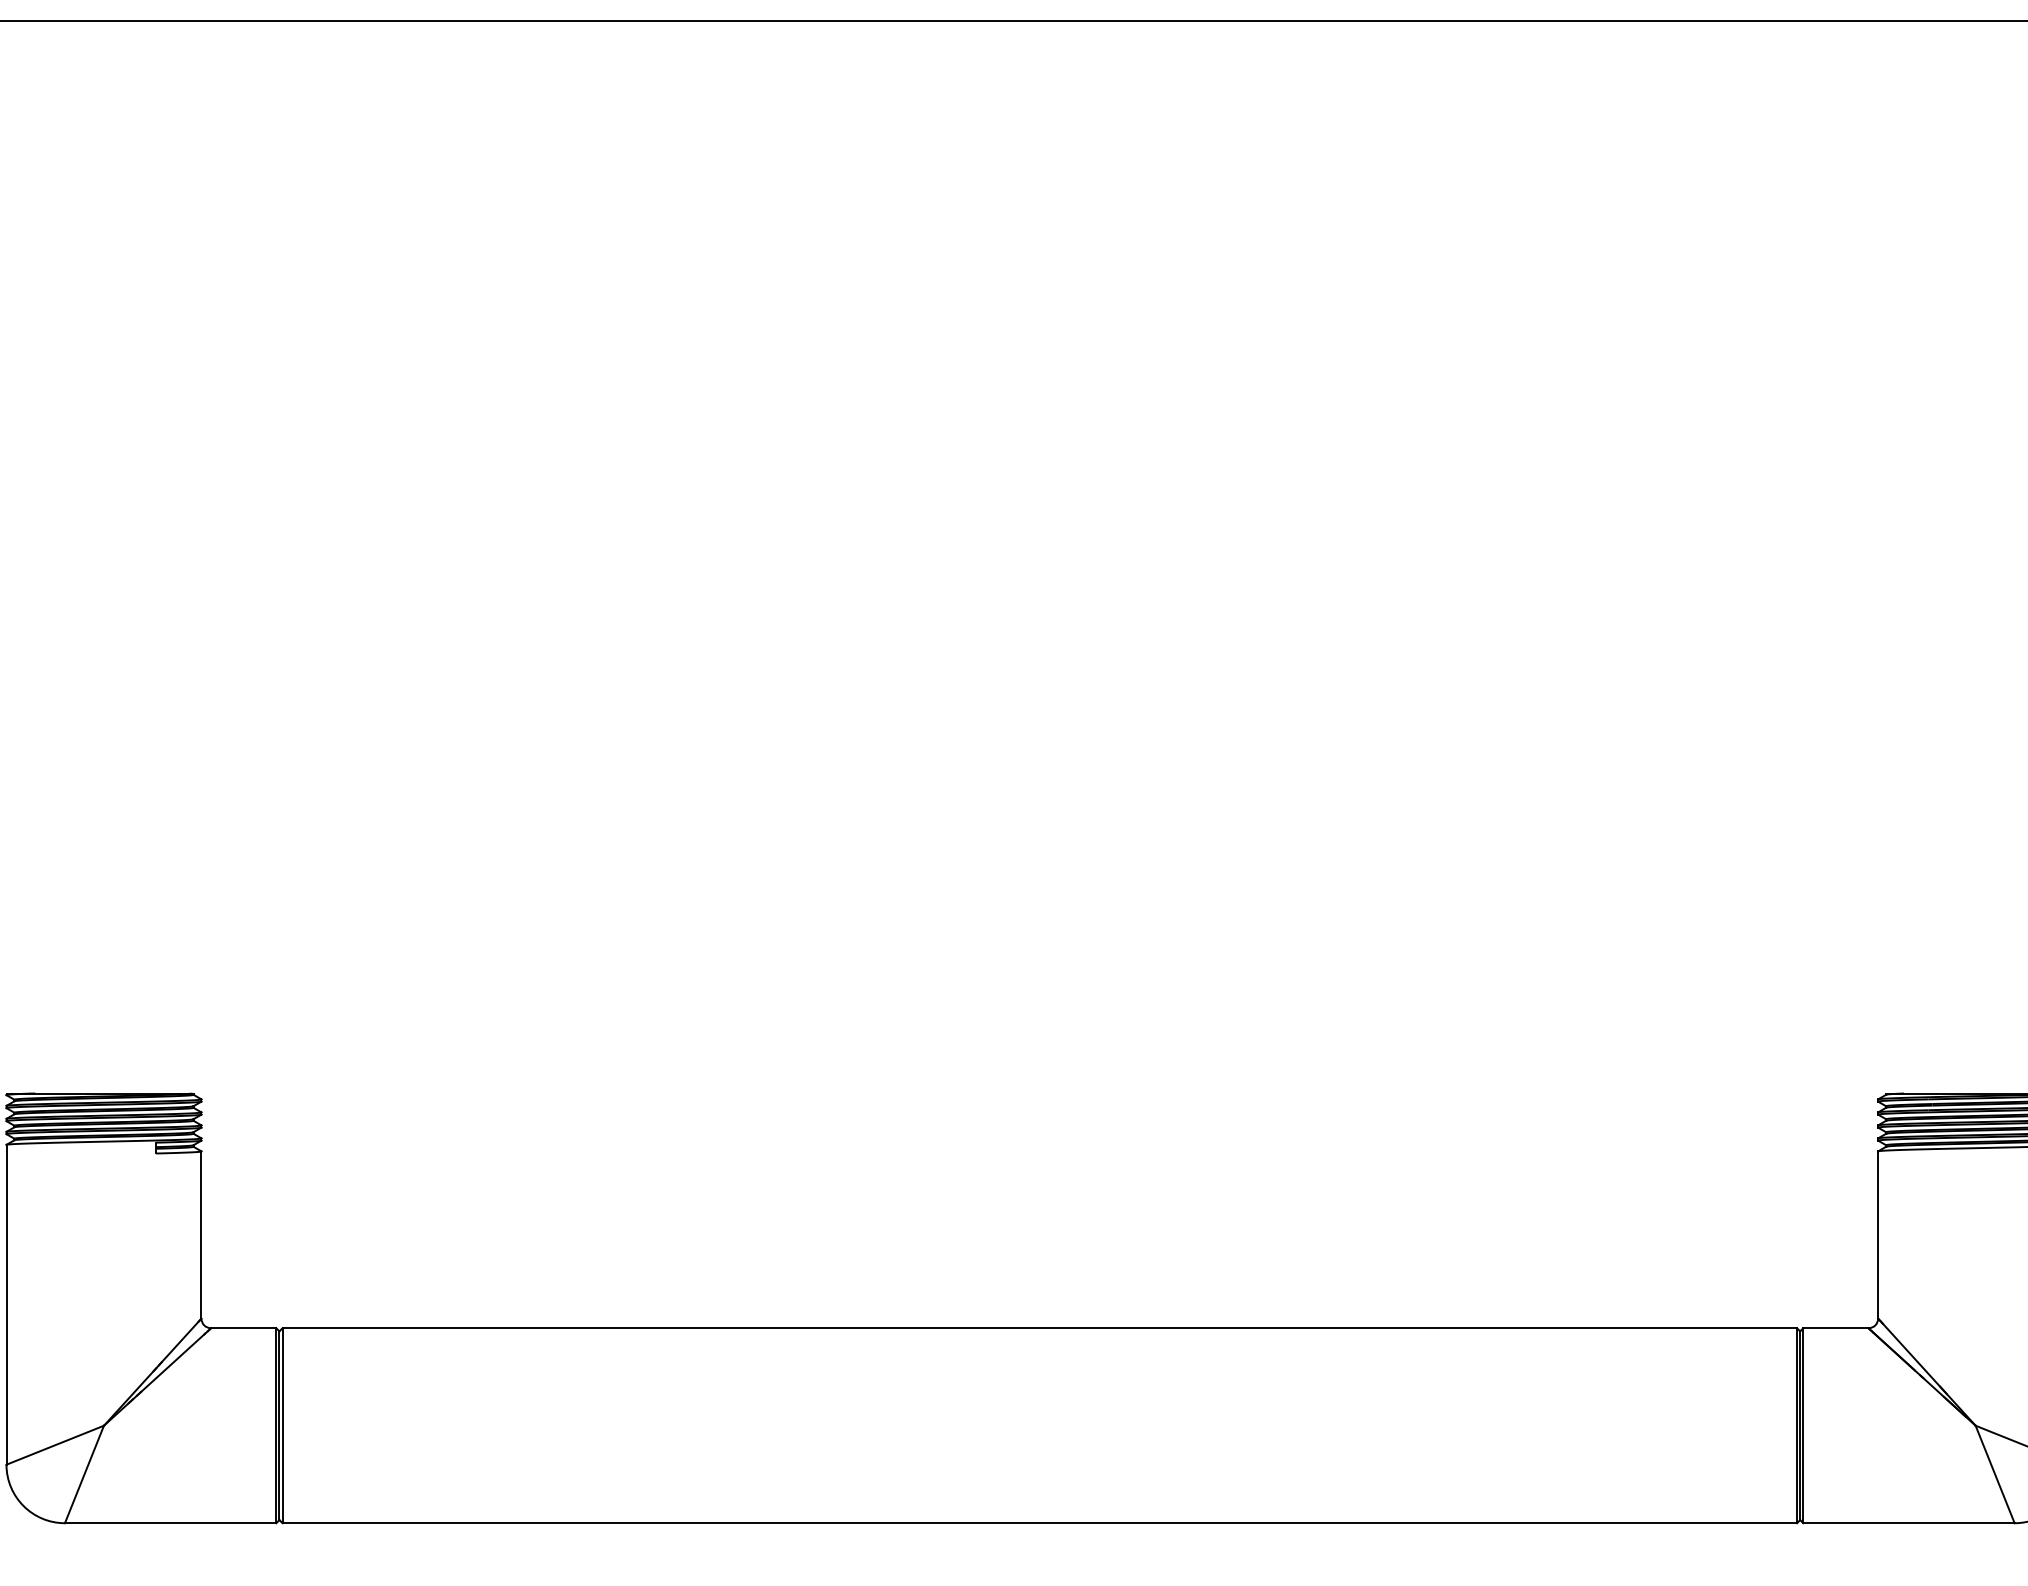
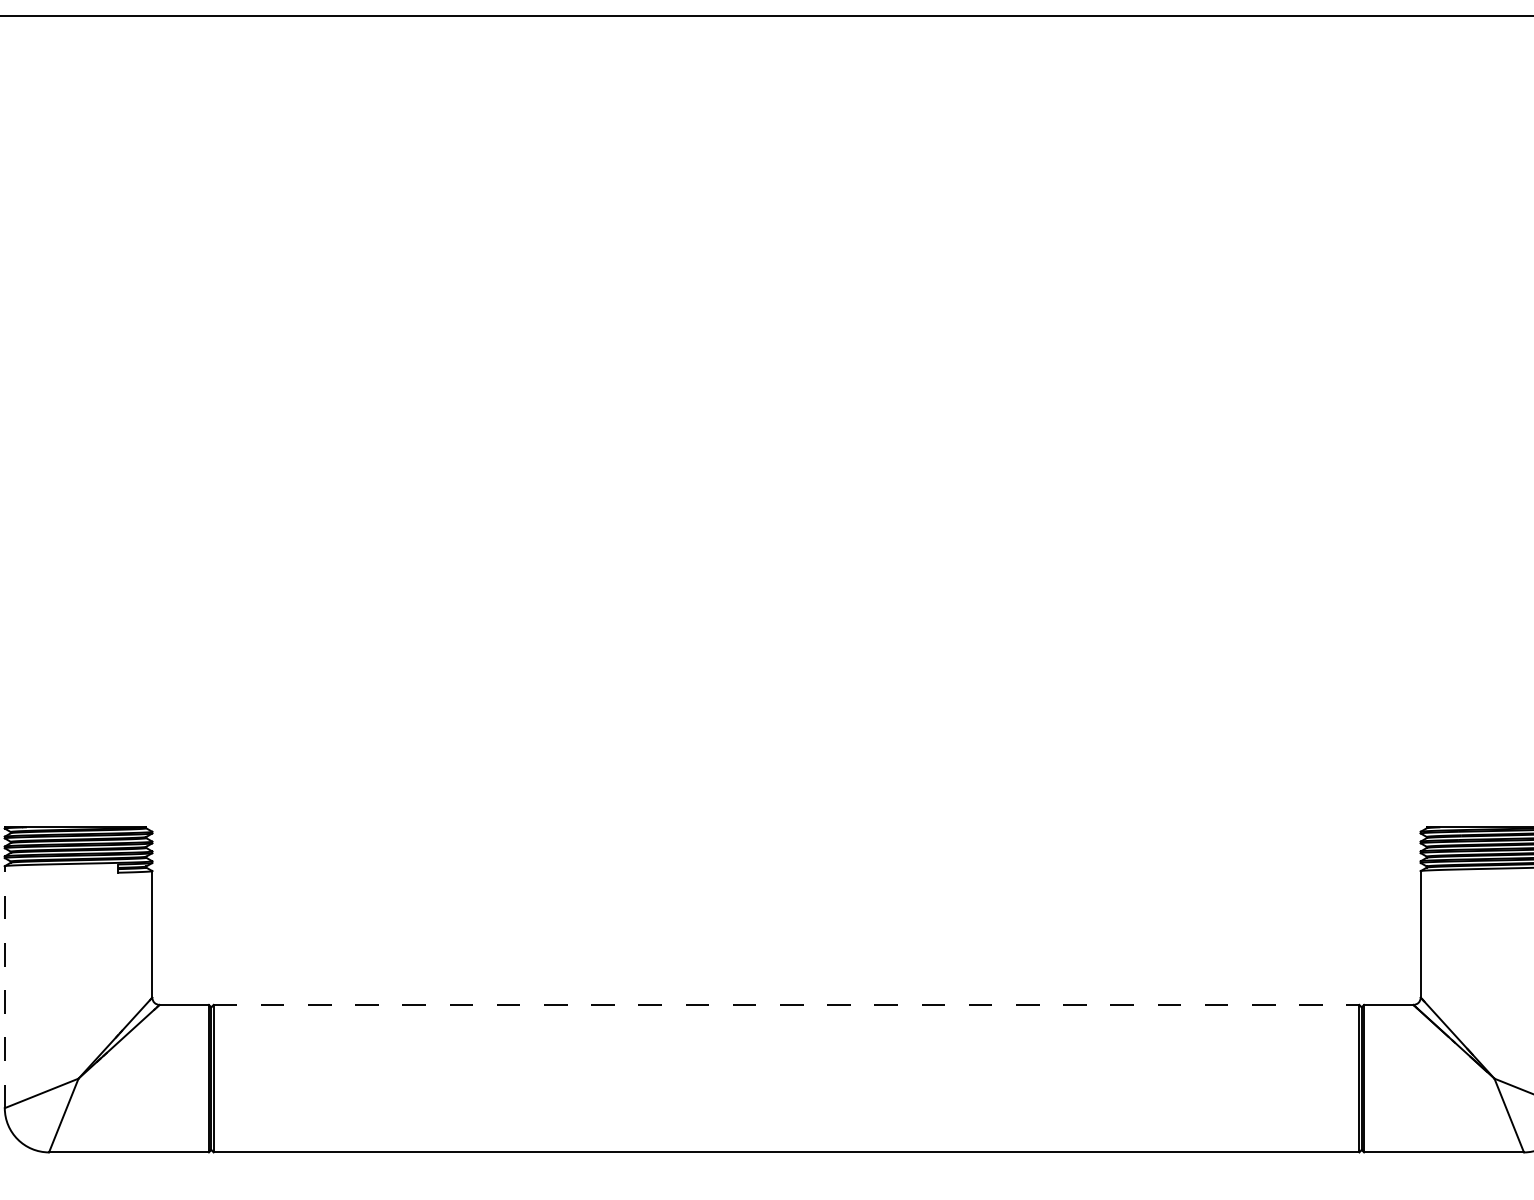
line: (6, 1304) -> (4, 986), solid -> dashed
line: (1040, 1328) -> (787, 1005), solid -> dashed

